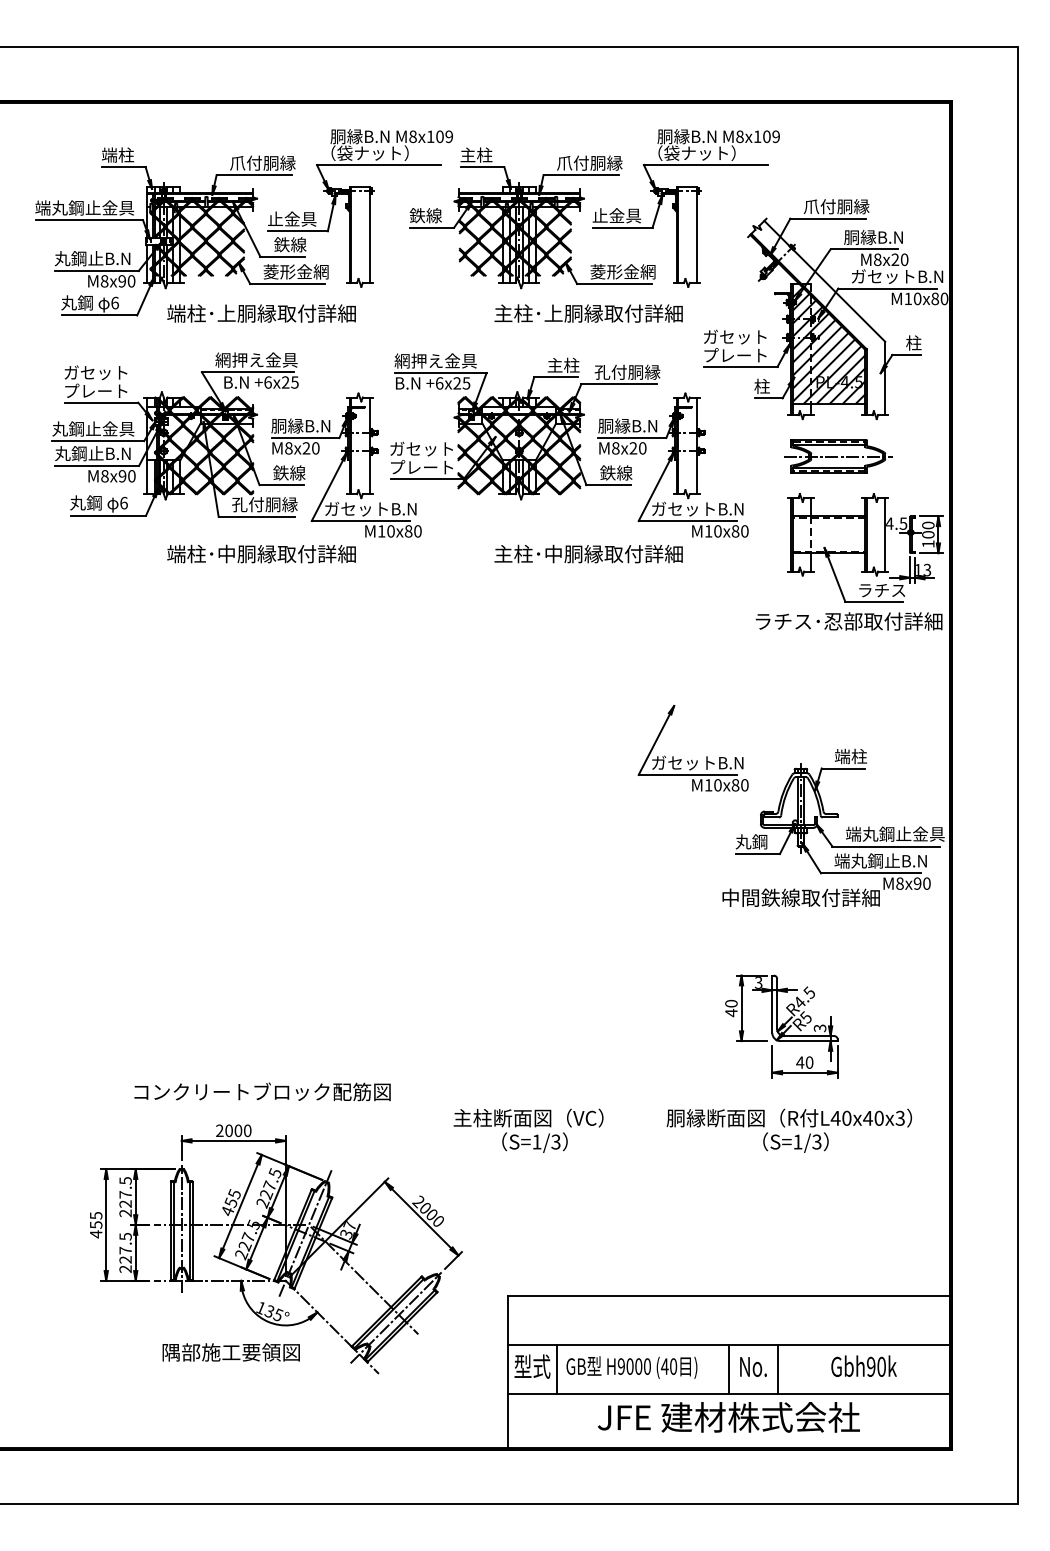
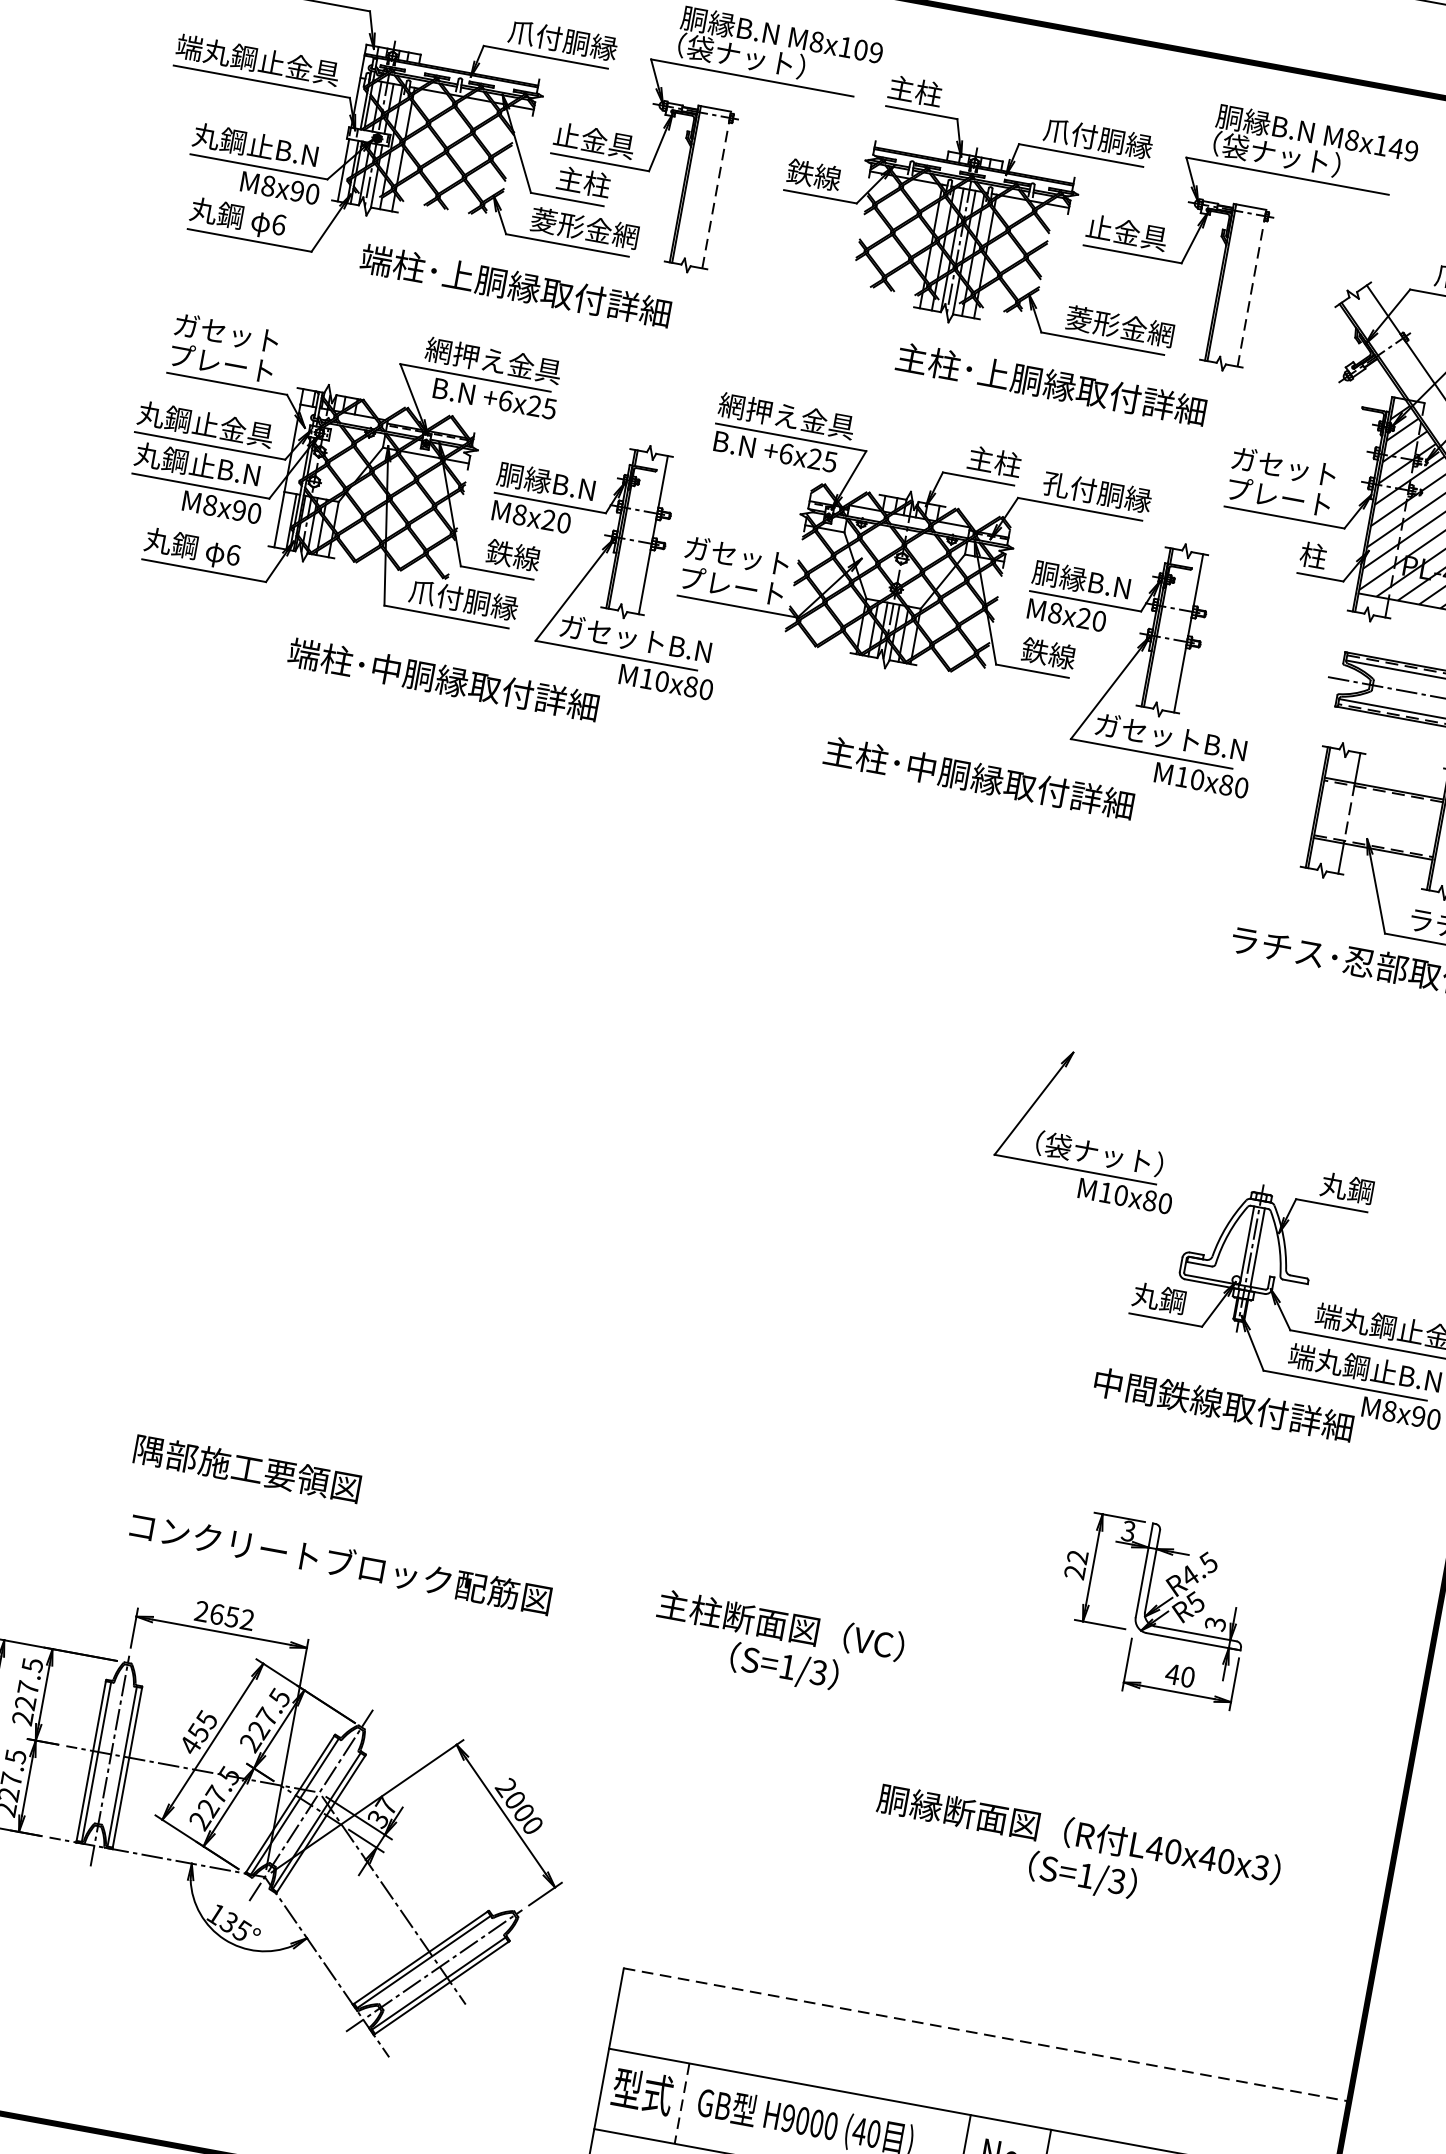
text: (766, 136) -> (1395, 147), M8x109 -> M8x149
line: (369, 235) -> (715, 190), solid -> dashed
line: (696, 235) -> (1251, 288), solid -> dashed
text: (290, 244) -> (583, 181), 鉄線 -> 主柱
text: (239, 504) -> (422, 591), 孔付胴縁 -> 爪付胴縁
text: (850, 756) -> (1346, 1188), 端柱 -> 丸鋼
text: (697, 762) -> (1094, 1152), ガセットB.N -> （袋ナット）
text: (731, 1008) -> (1076, 1565), 40 -> 22
text: (262, 1091) -> (340, 1562), moved
text: (238, 1130) -> (232, 1616), 2000 -> 2652
text: (528, 1130) -> (777, 1645), moved
text: (788, 1130) -> (1074, 1854), moved
line: (728, 1295) -> (985, 2034), solid -> dashed
text: (230, 1352) -> (246, 1468), moved
line: (556, 1369) -> (681, 2103), solid -> dashed

